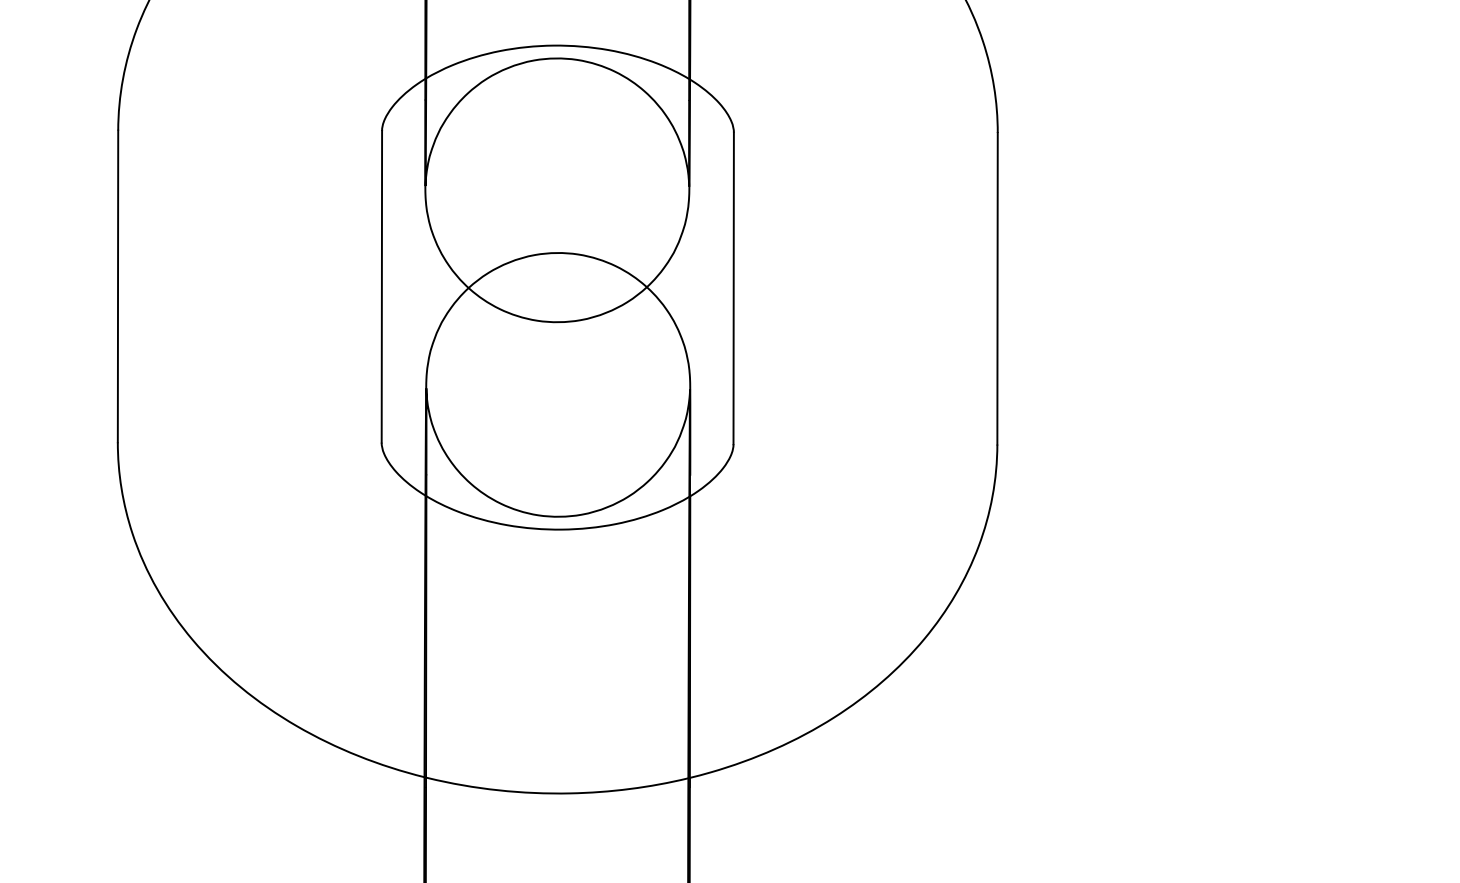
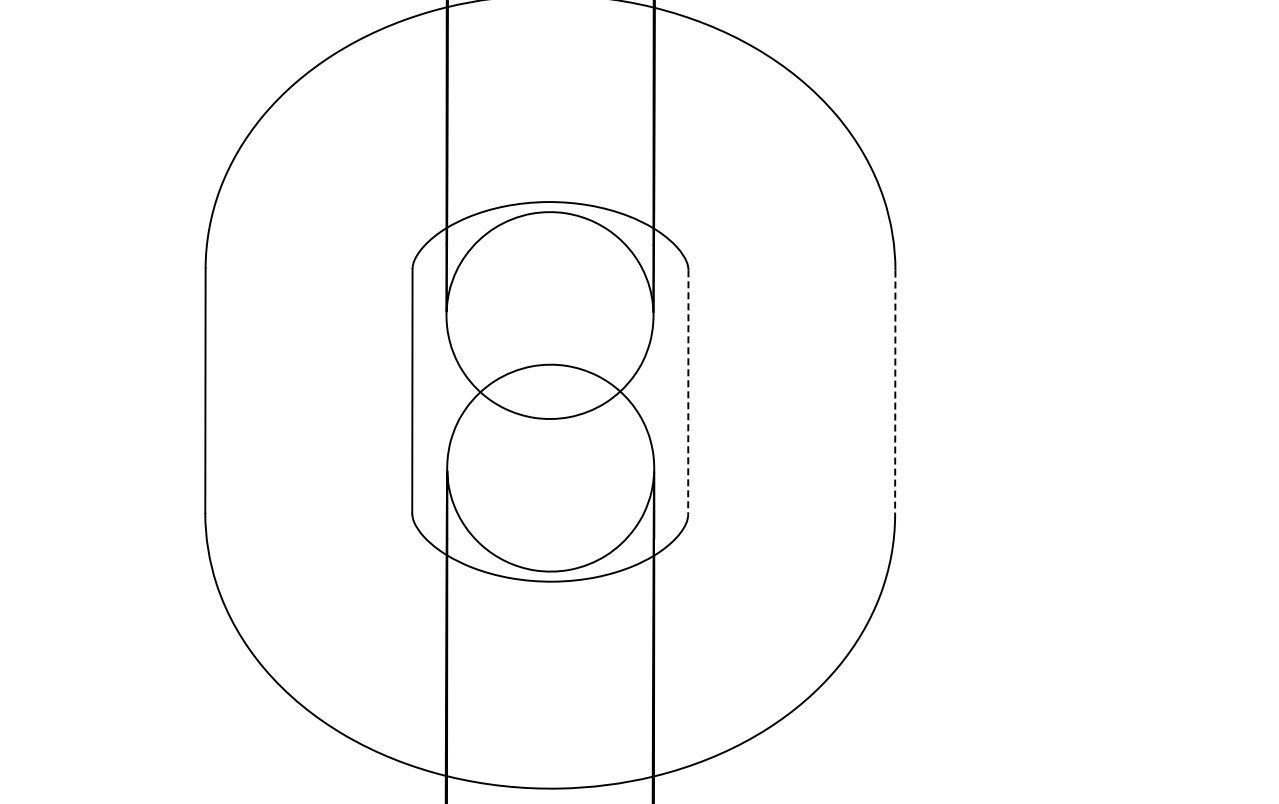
line: (733, 289) -> (688, 393), solid -> dashed
line: (997, 289) -> (895, 393), solid -> dashed

